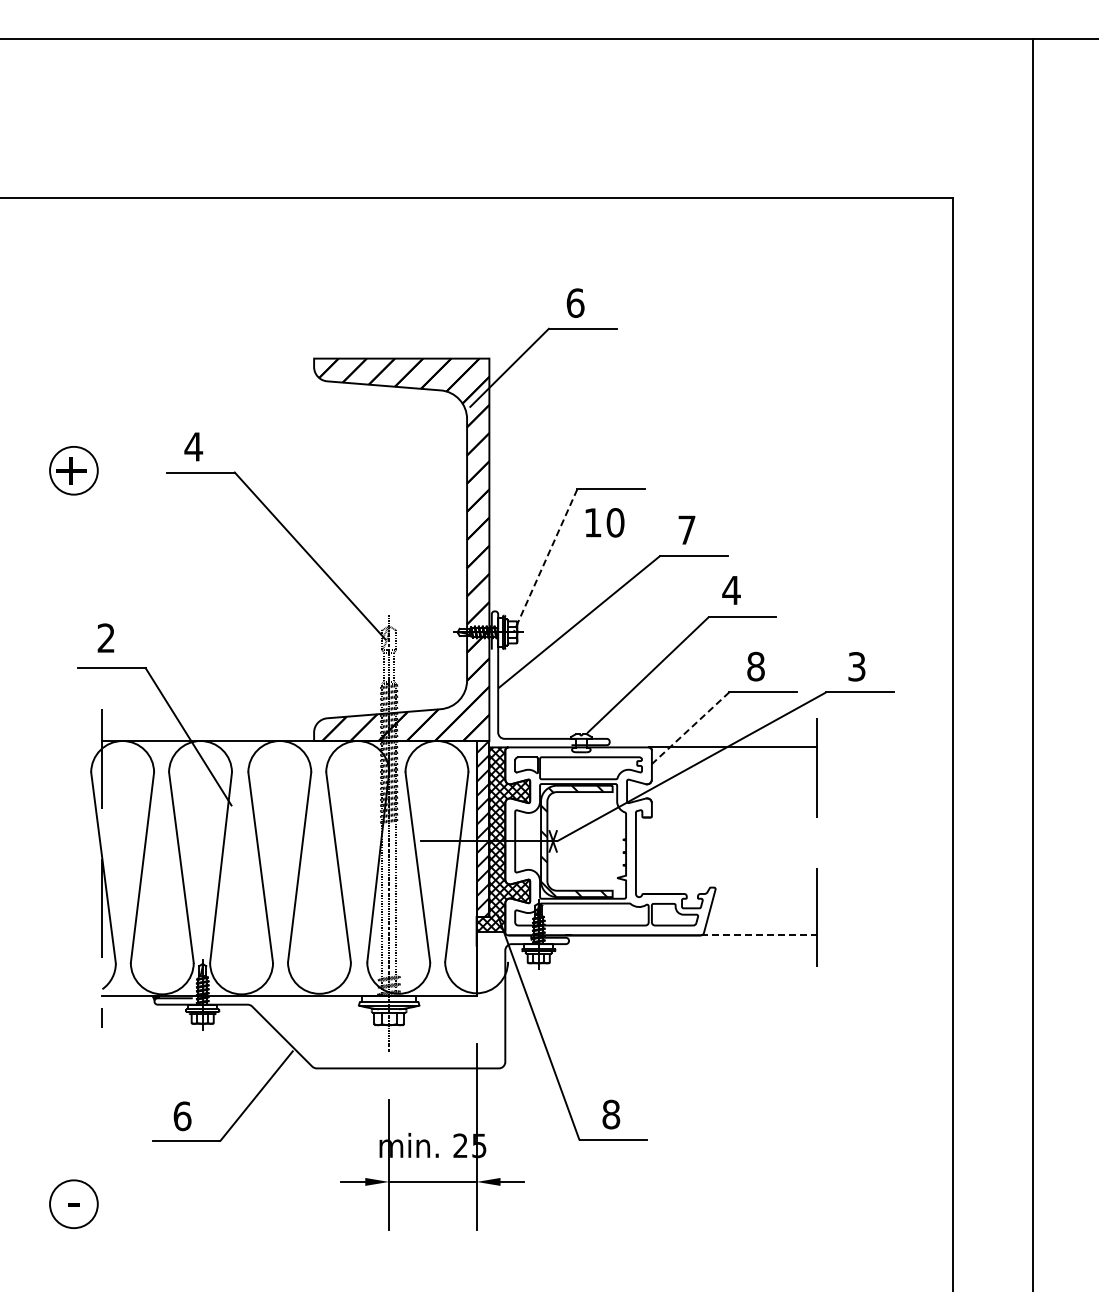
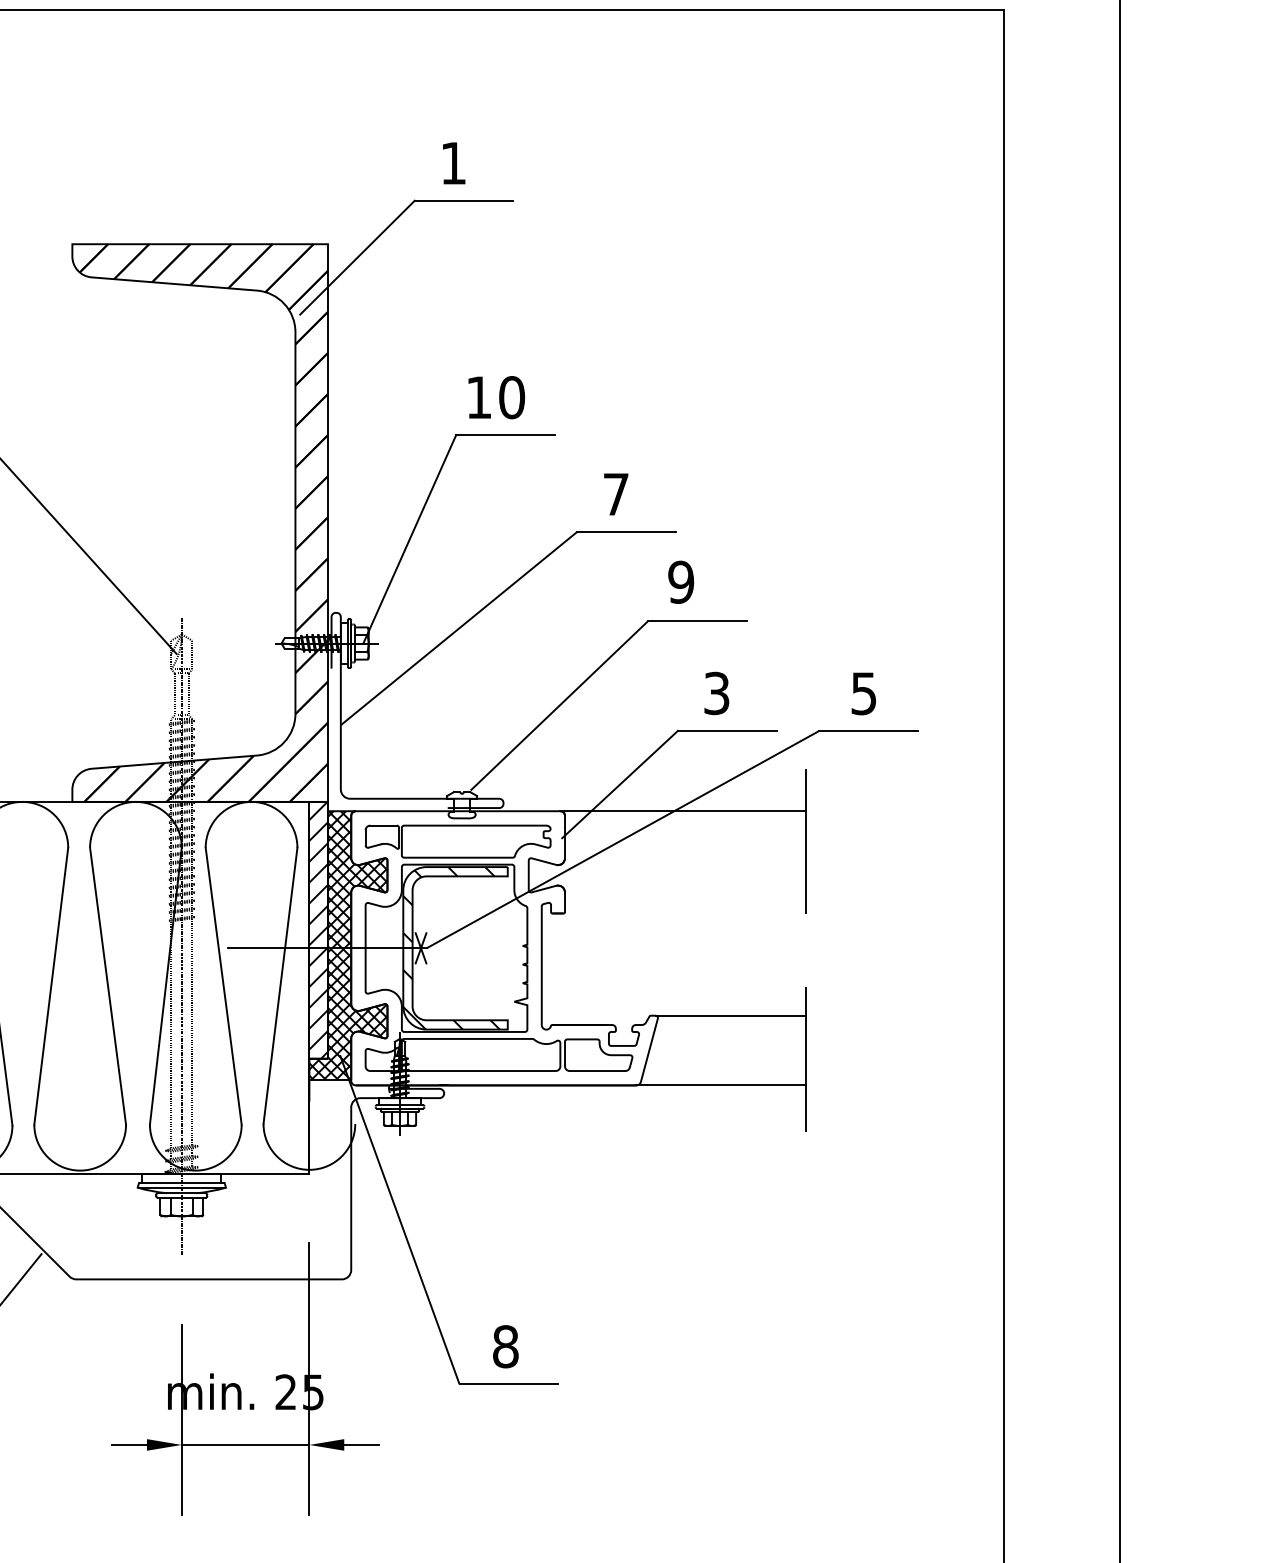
text: (575, 302) -> (453, 162), 6 -> 1
text: (604, 522) -> (495, 397), moved
line: (545, 561) -> (409, 540), dashed -> solid
text: (731, 590) -> (681, 582), 4 -> 9
text: (755, 666) -> (716, 693), 8 -> 3
text: (857, 666) -> (864, 693), 3 -> 5
line: (689, 729) -> (619, 785), dashed -> solid
line: (765, 887) -> (730, 1015), added
line: (759, 935) -> (721, 1085), dashed -> solid

